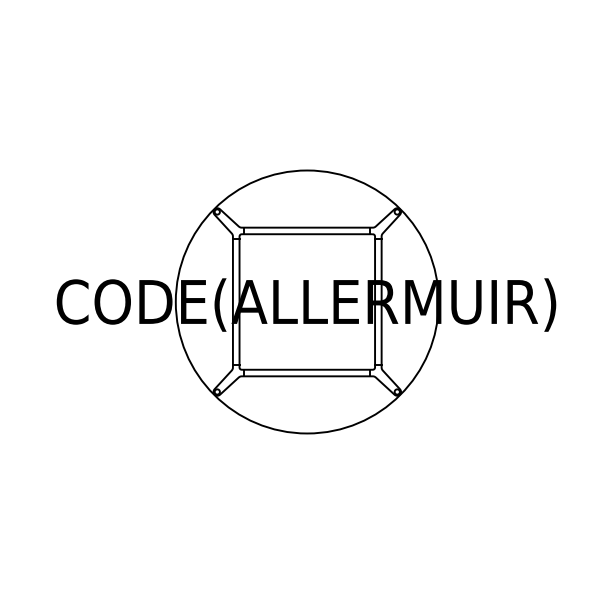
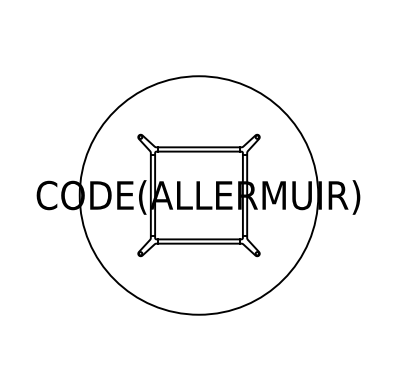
circle: (306, 302) -> (198, 195), size x1.4

